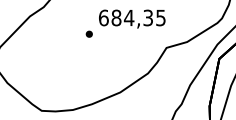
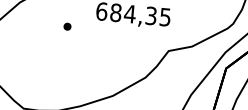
part: (88, 33) -> (66, 25), moved

